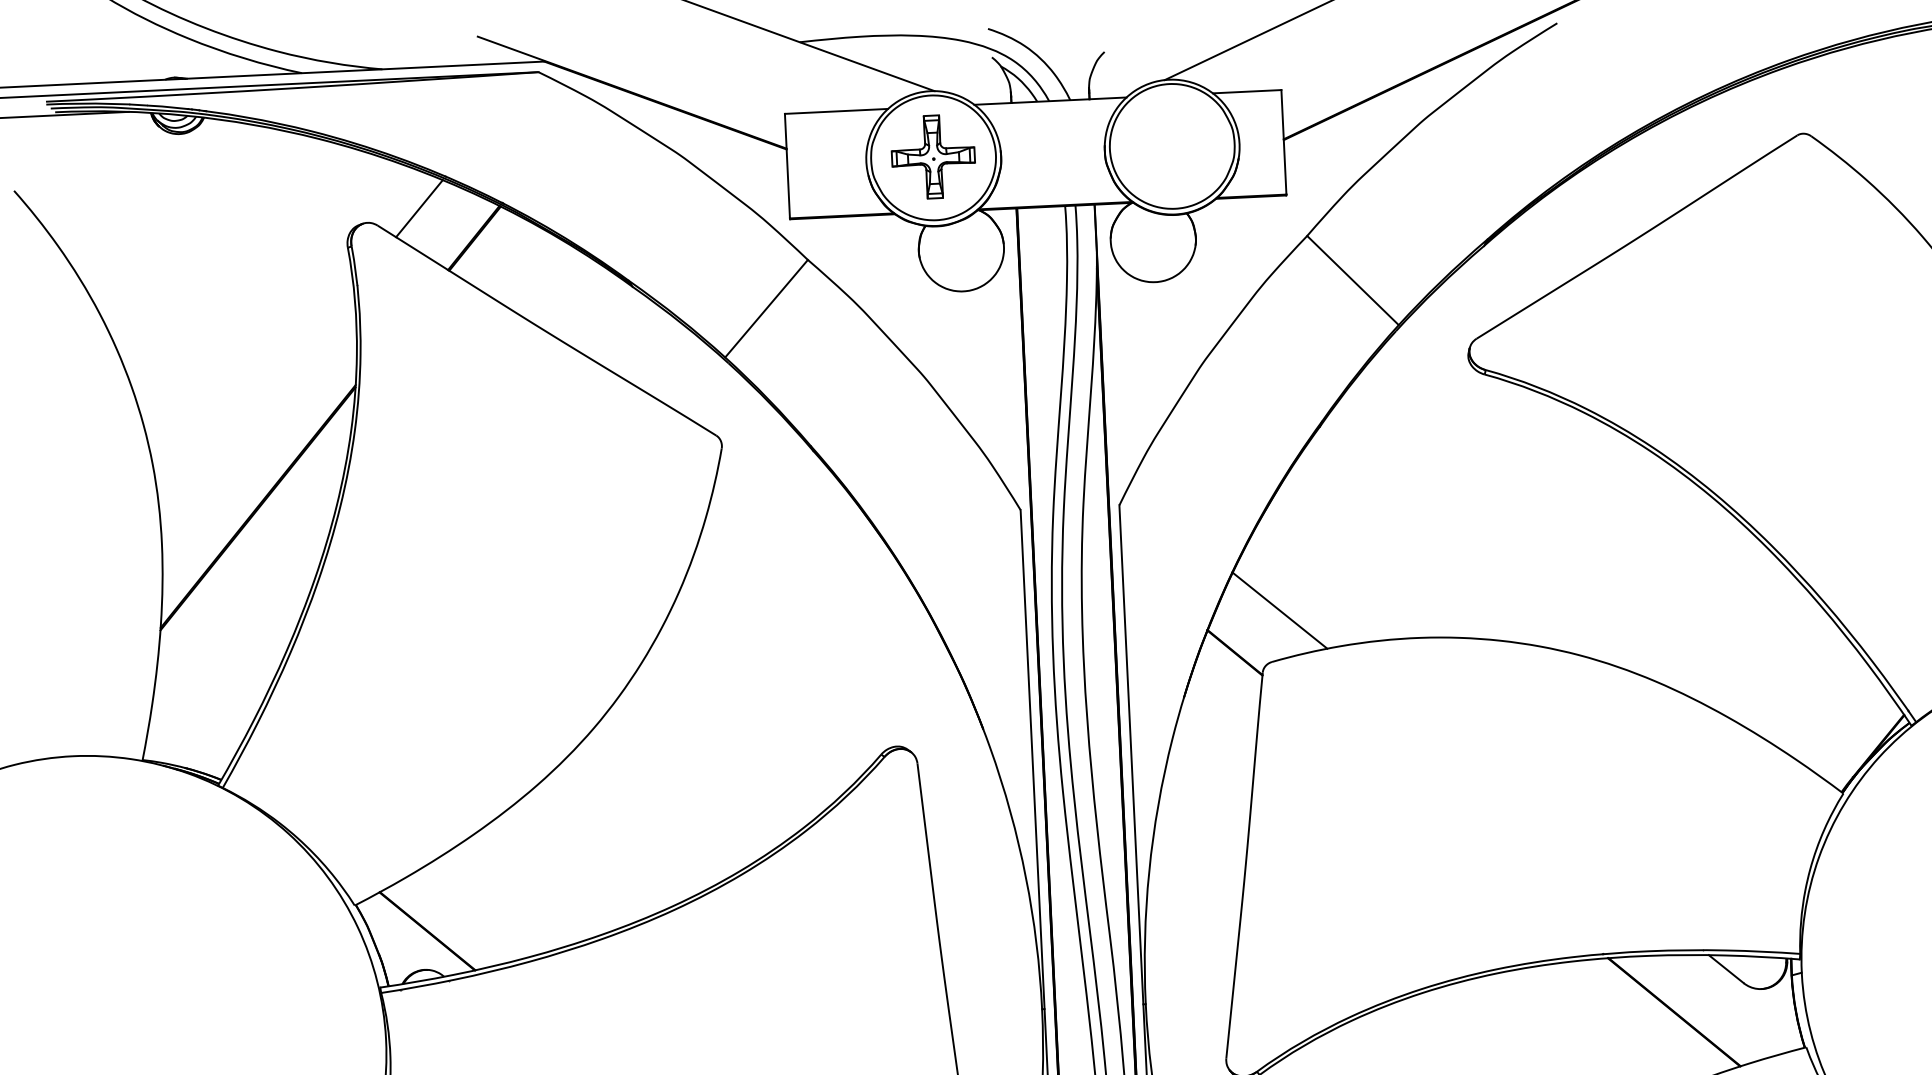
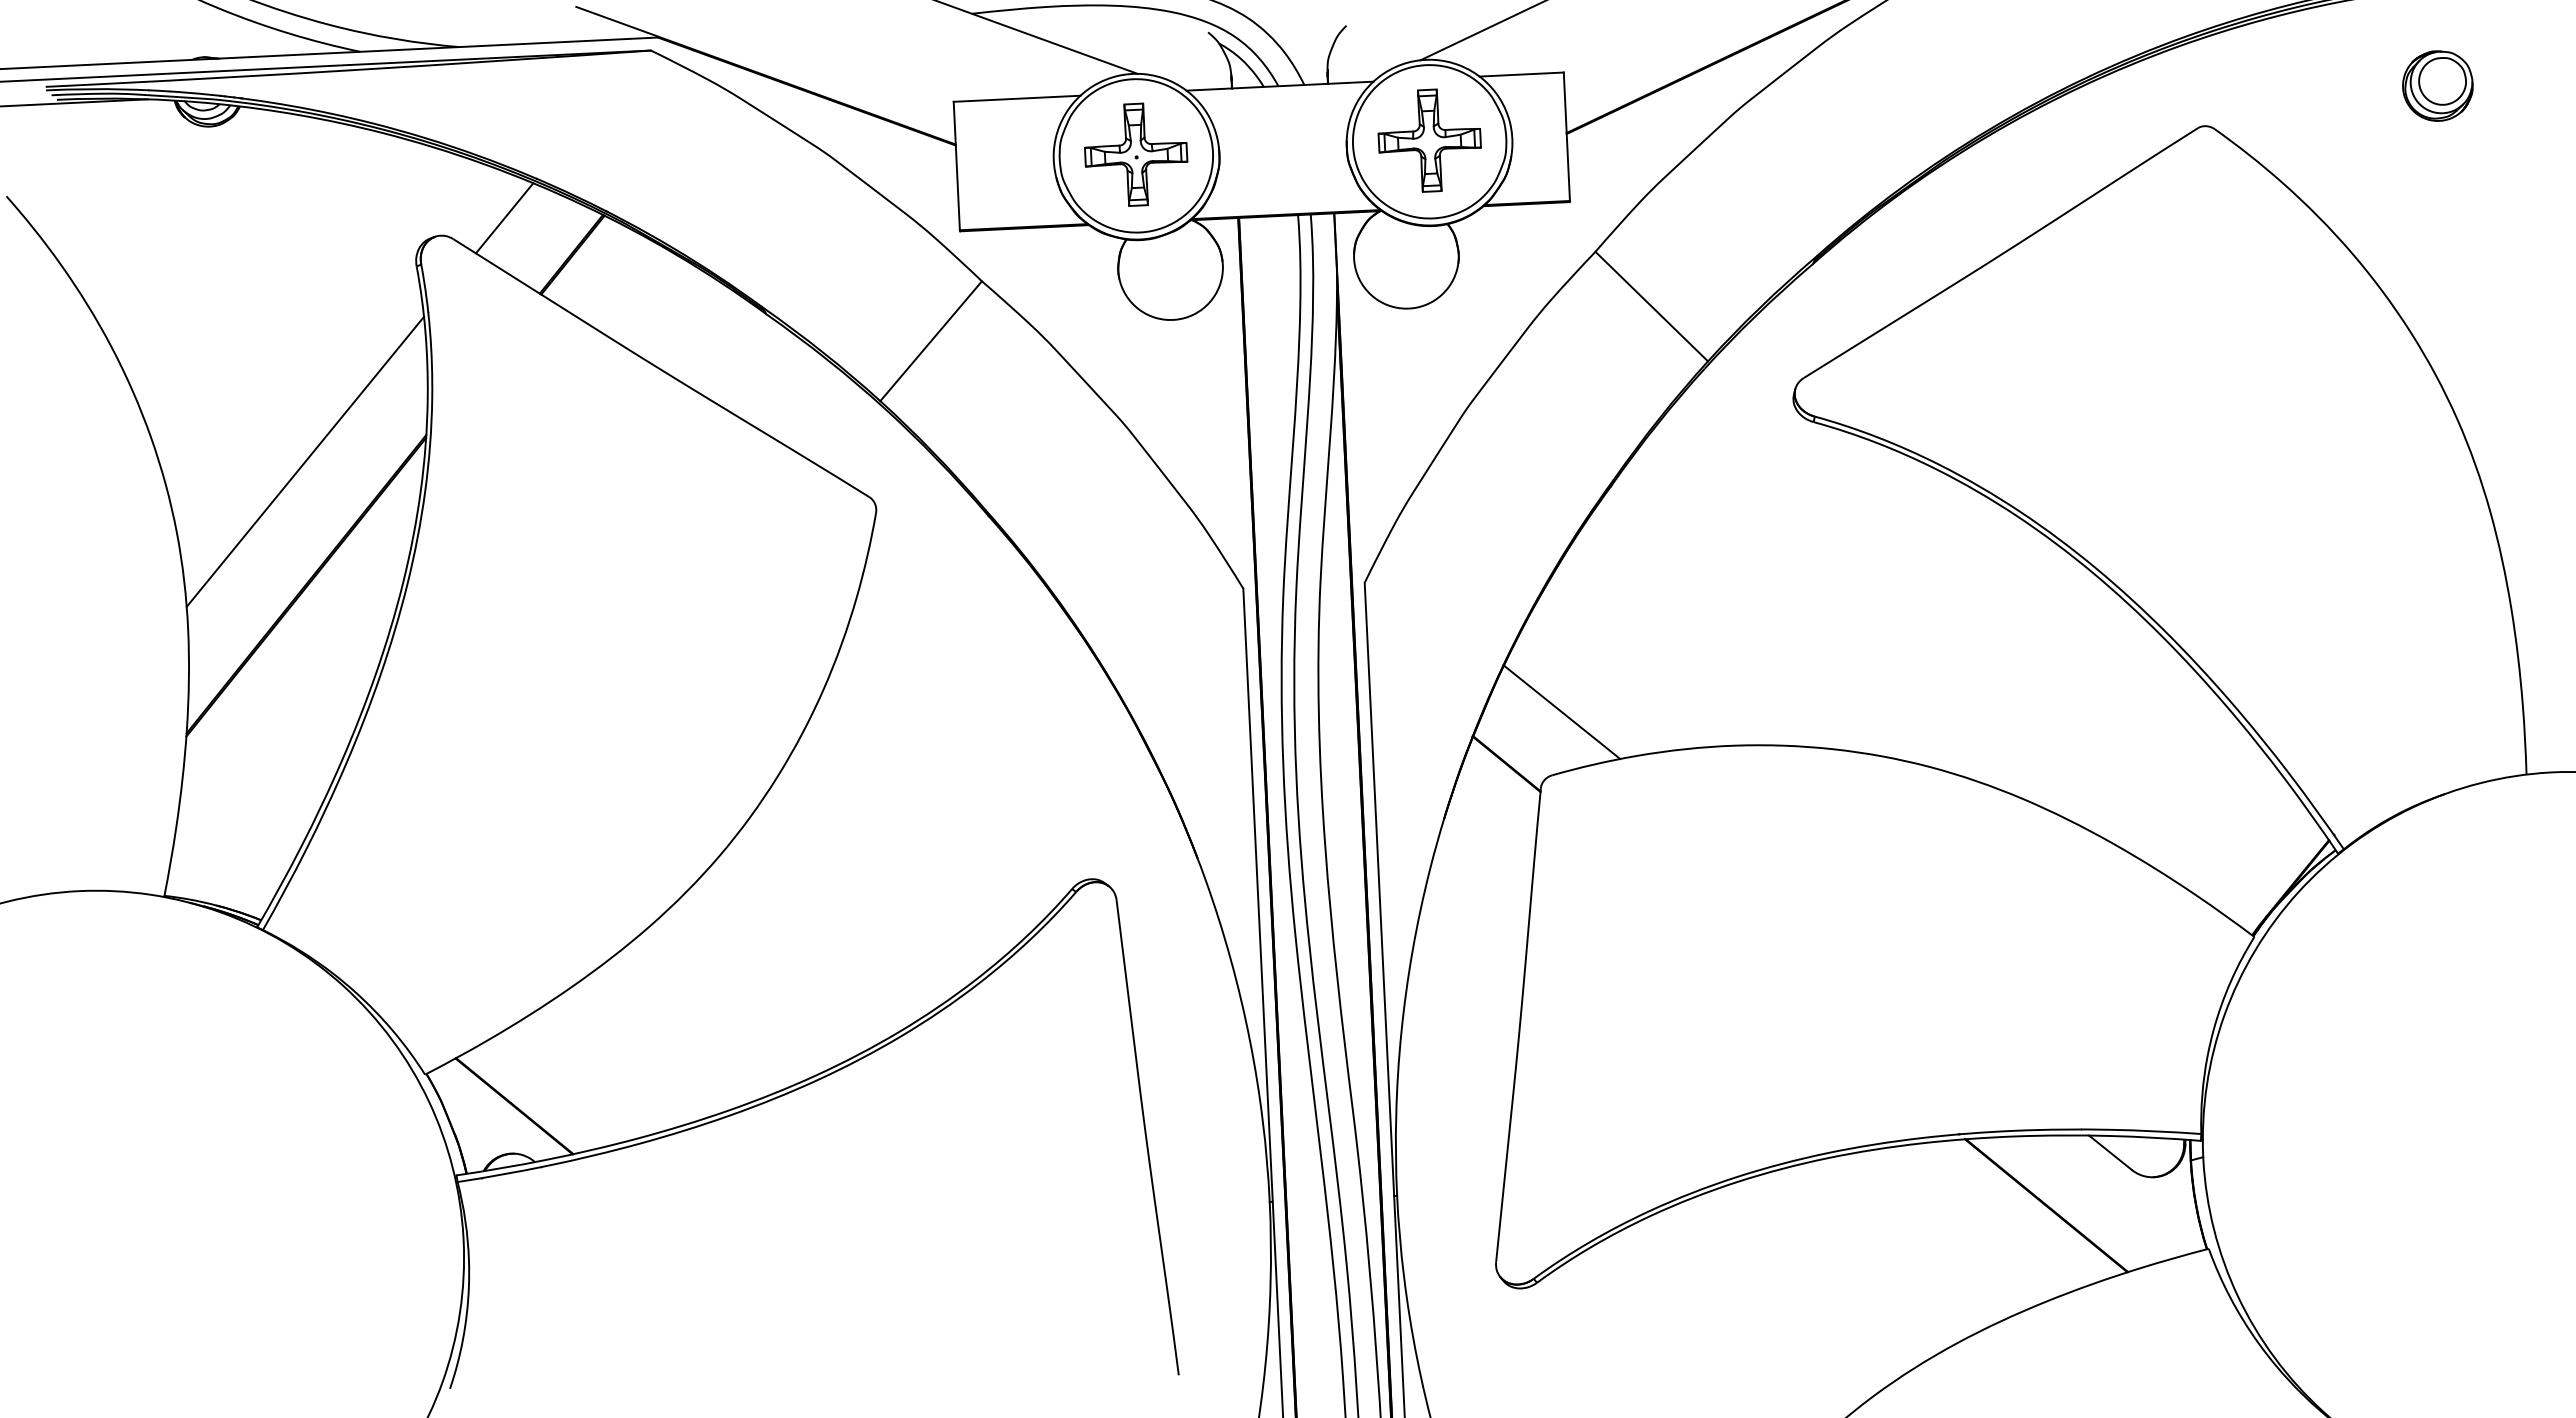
part: (1172, 145) -> (1429, 140), added
line: (257, 406) -> (305, 461), added

